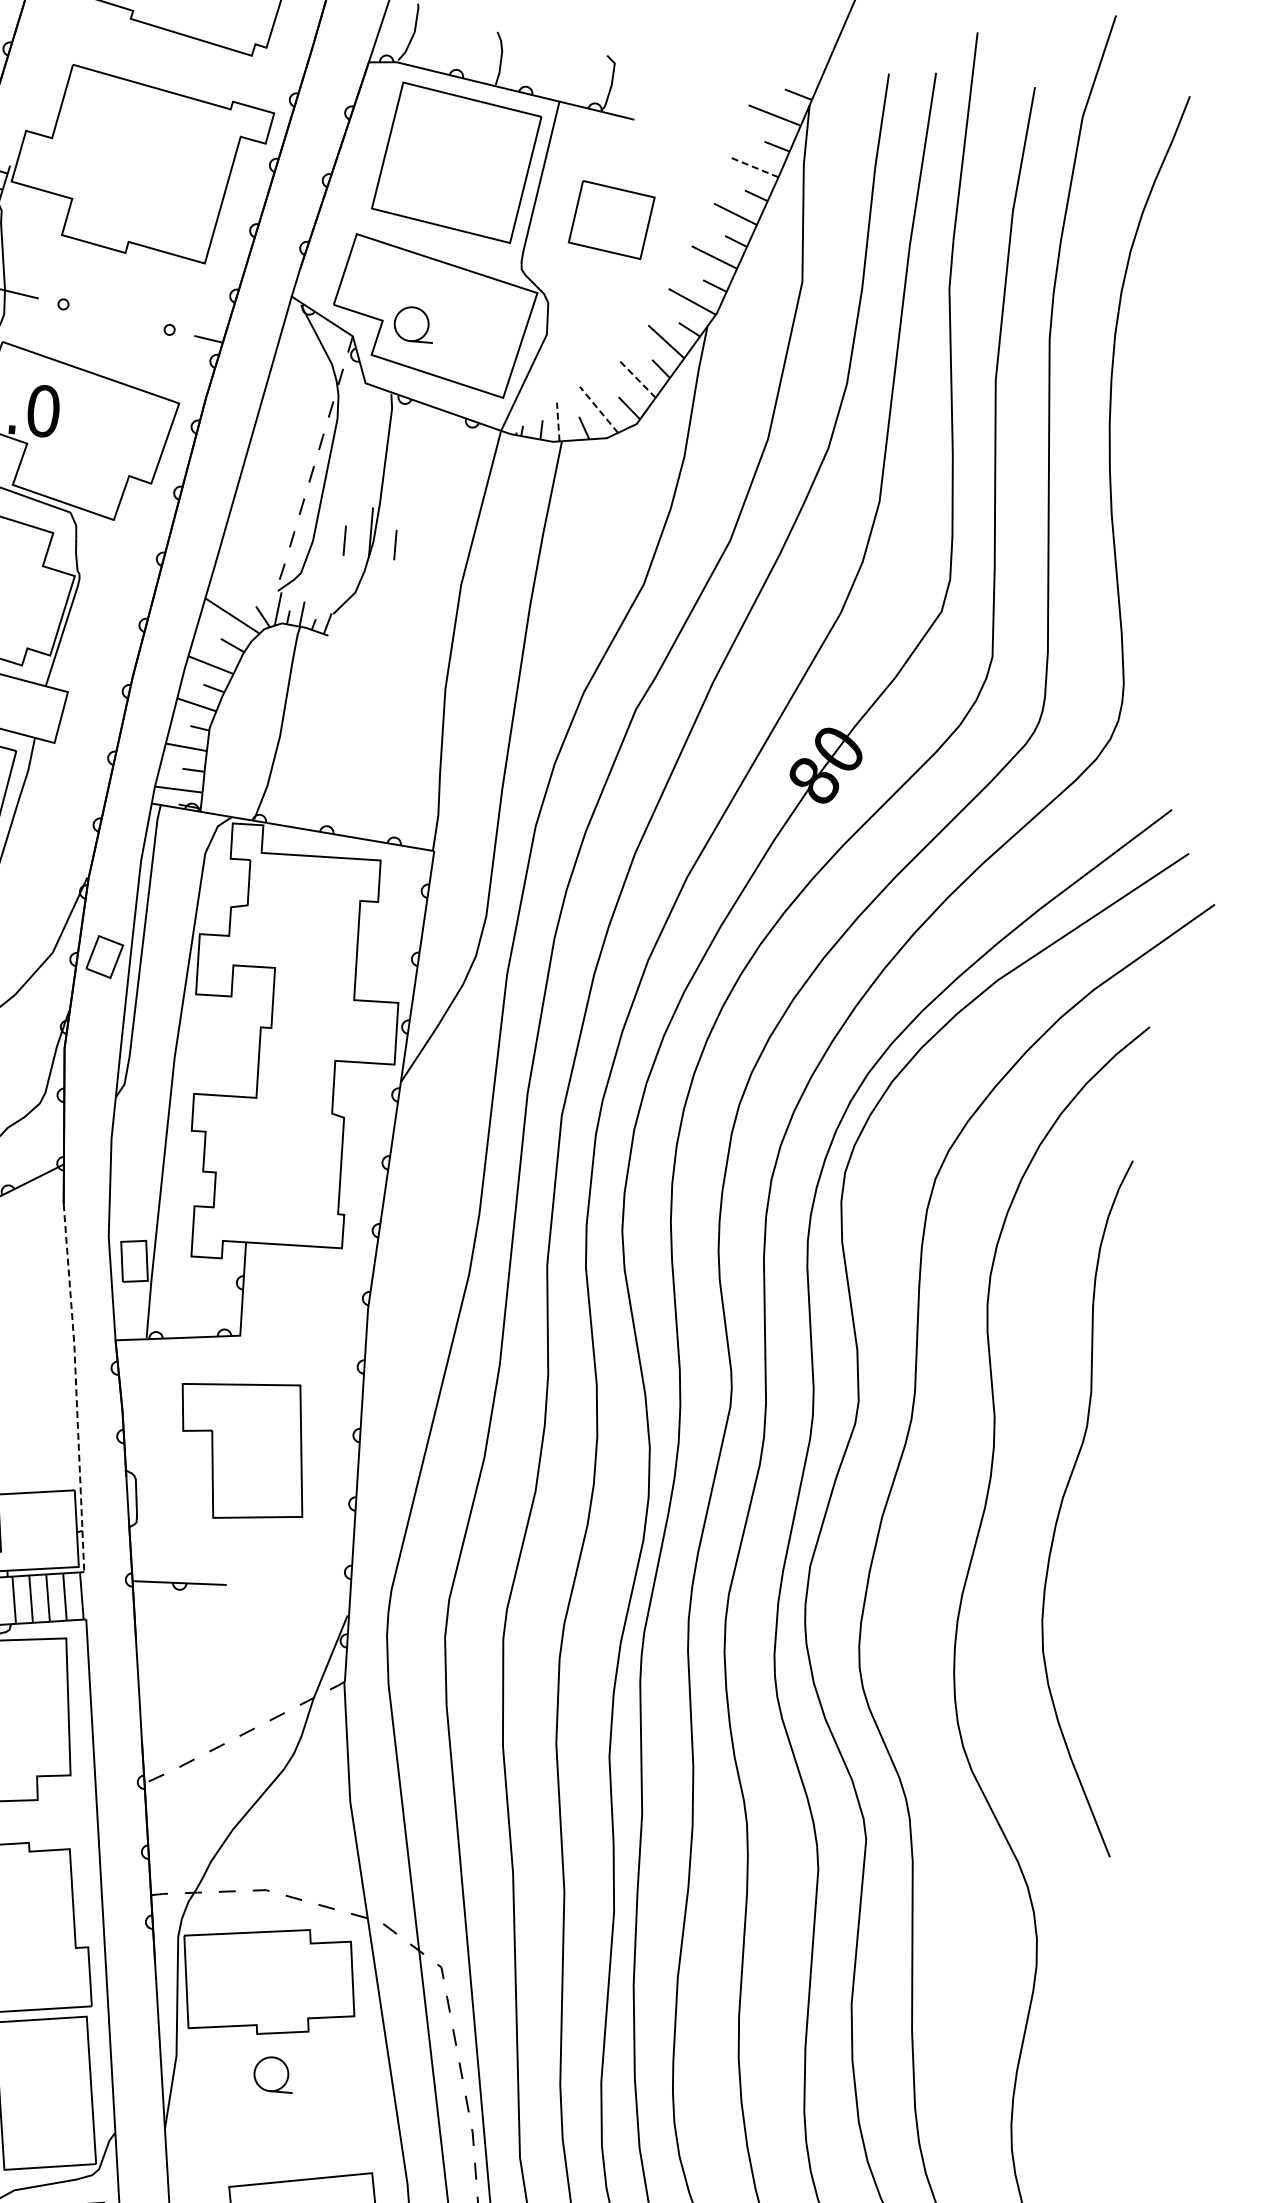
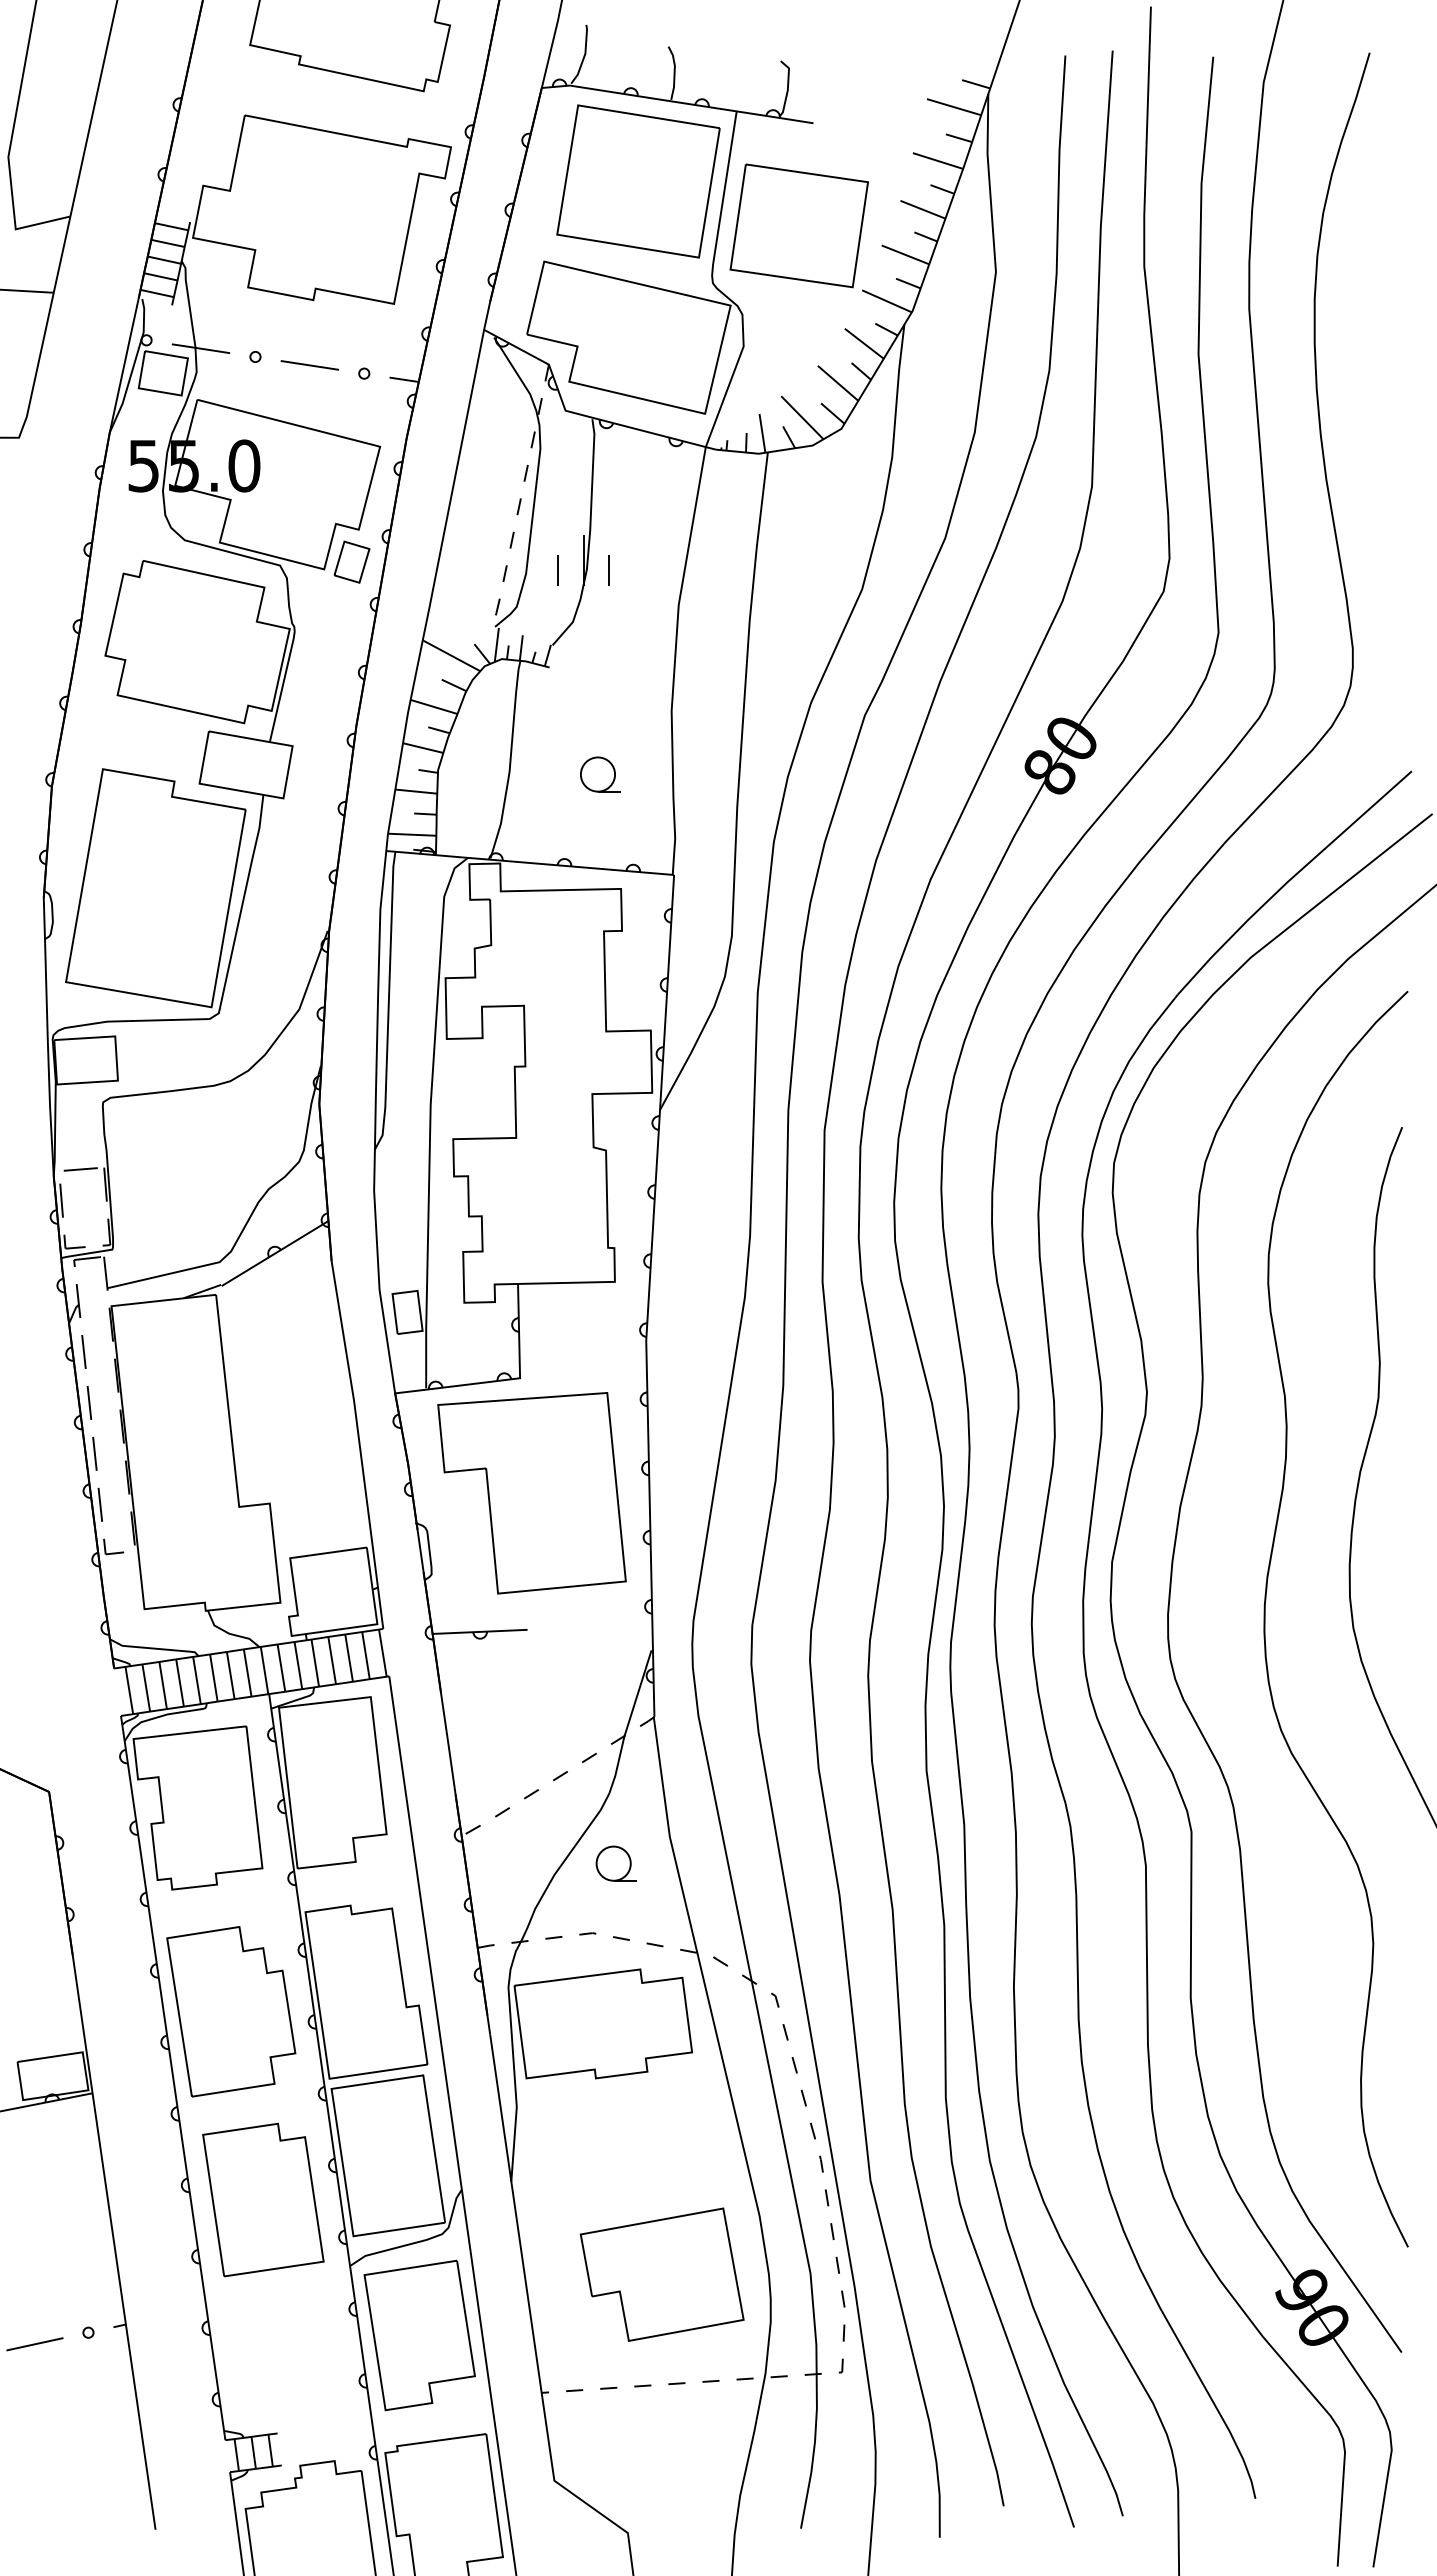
line: (753, 166) -> (937, 160), dashed -> solid
part: (611, 219) -> (798, 225), size x1.67
line: (116, 317) -> (309, 365), added
part: (414, 324) -> (600, 774), moved
line: (637, 379) -> (838, 383), dashed -> solid
line: (599, 409) -> (802, 417), dashed -> solid
line: (558, 422) -> (762, 433), dashed -> solid
part: (104, 956) -> (351, 561), moved
line: (76, 1387) -> (359, 1444), dashed -> solid
part: (241, 1450) -> (531, 1493), size x1.43
part: (273, 2074) -> (615, 1863), moved

